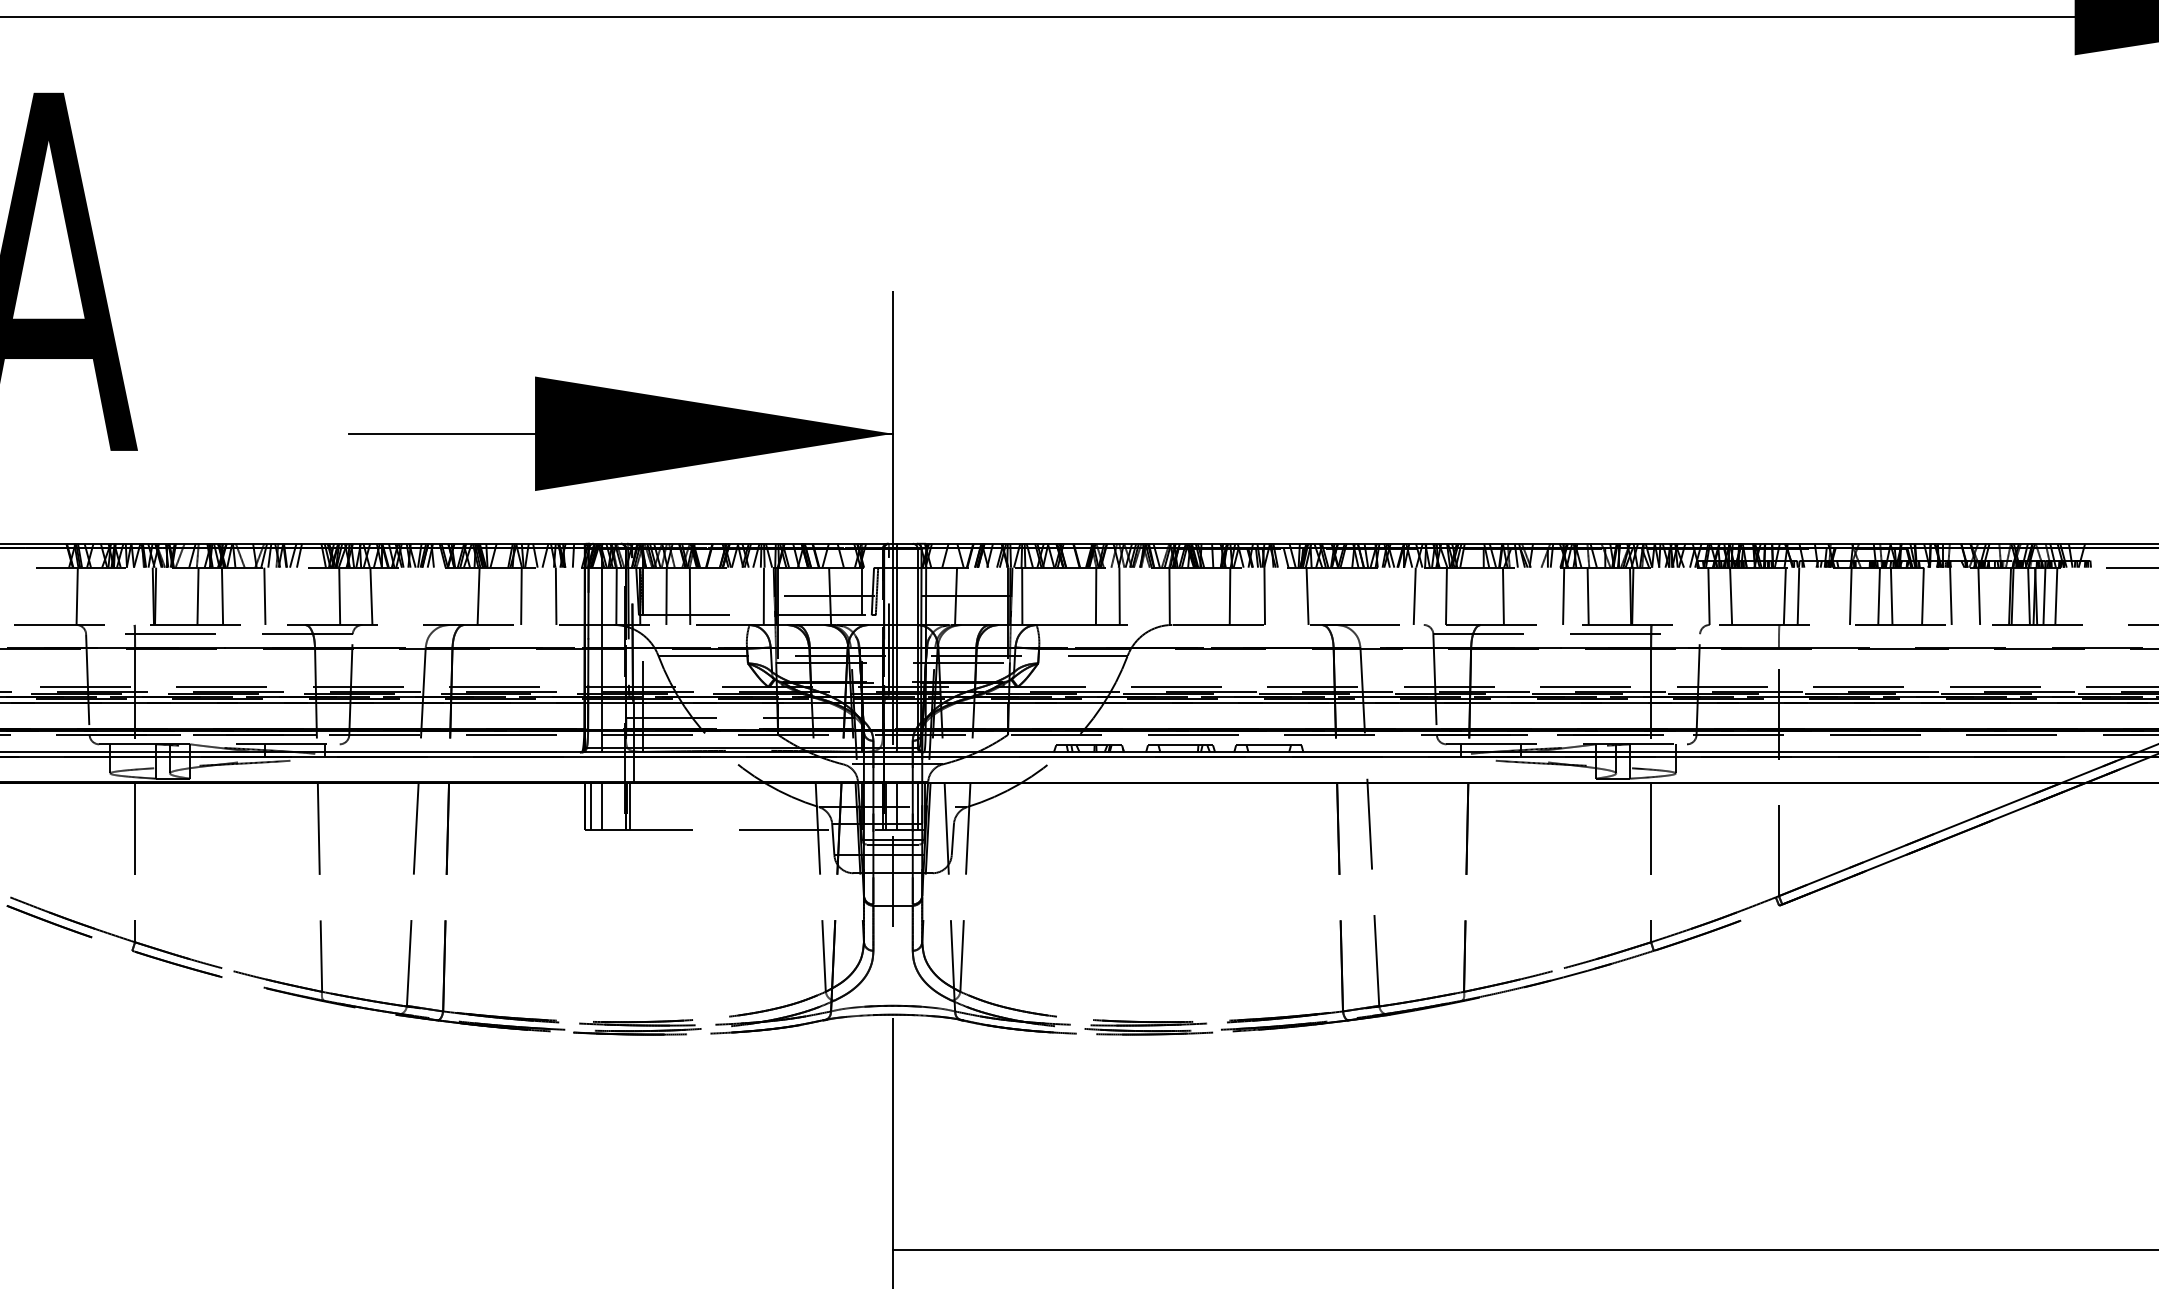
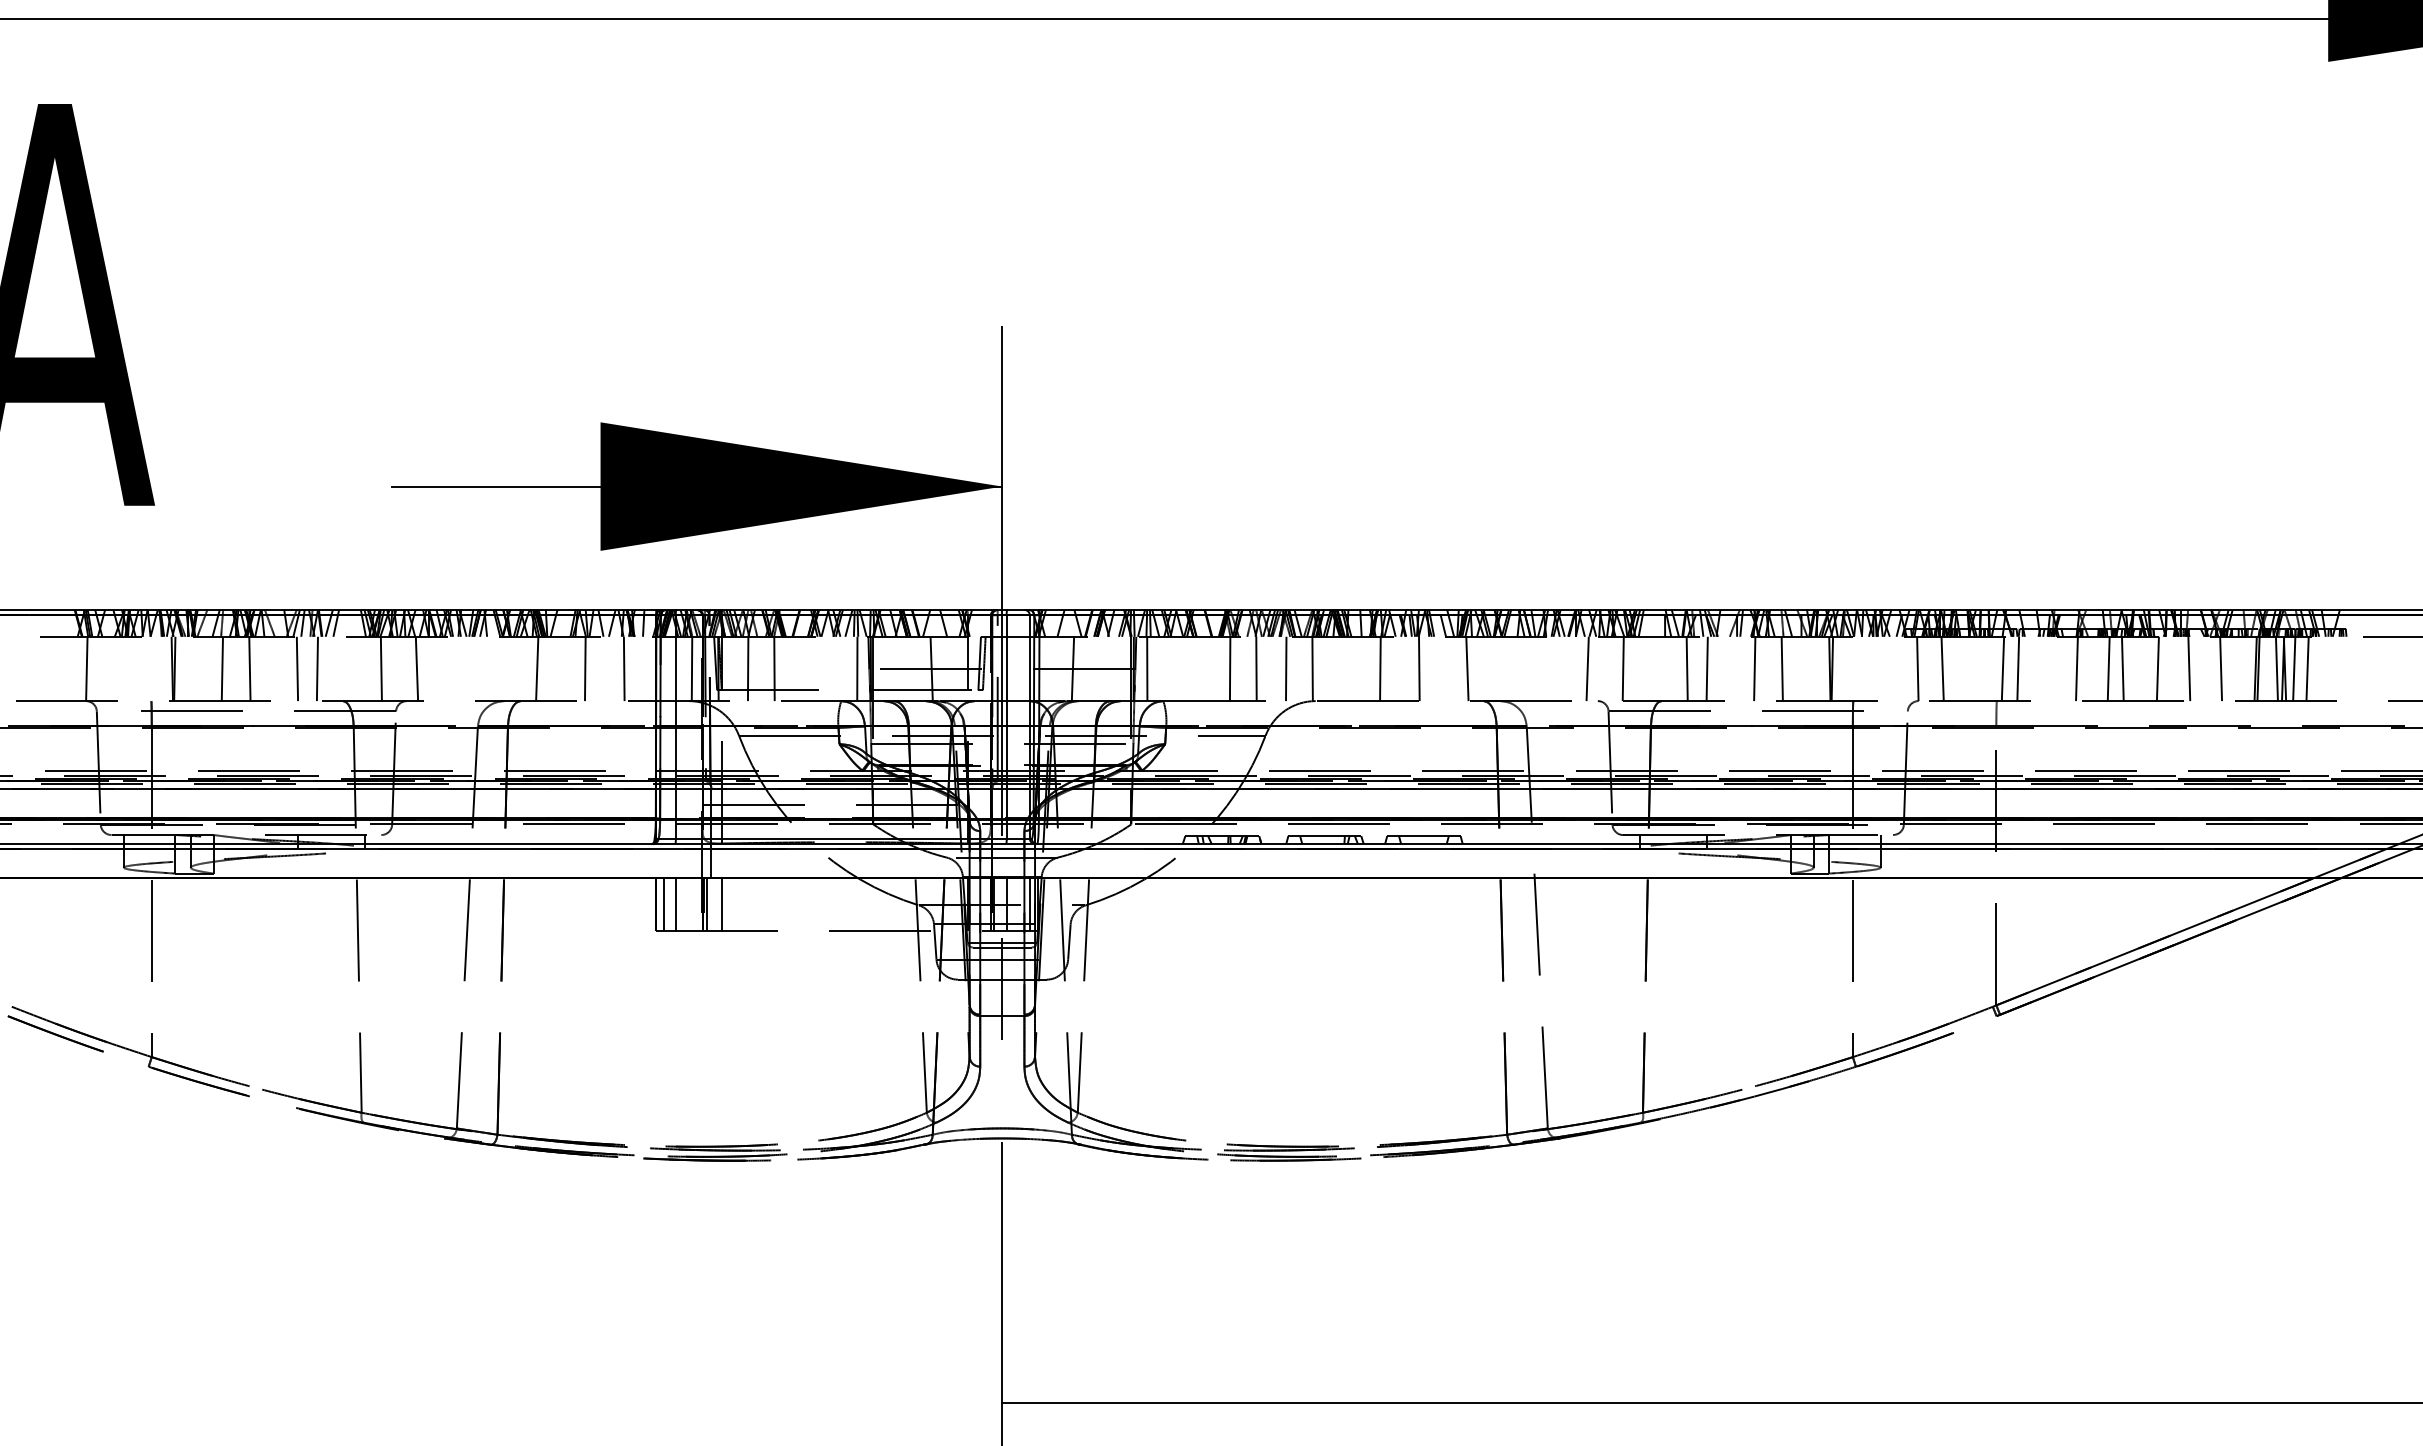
line: (281, 595) -> (316, 668), added
line: (1146, 595) -> (1286, 668), added
line: (1520, 595) -> (1706, 668), added
line: (643, 806) -> (722, 904), added

